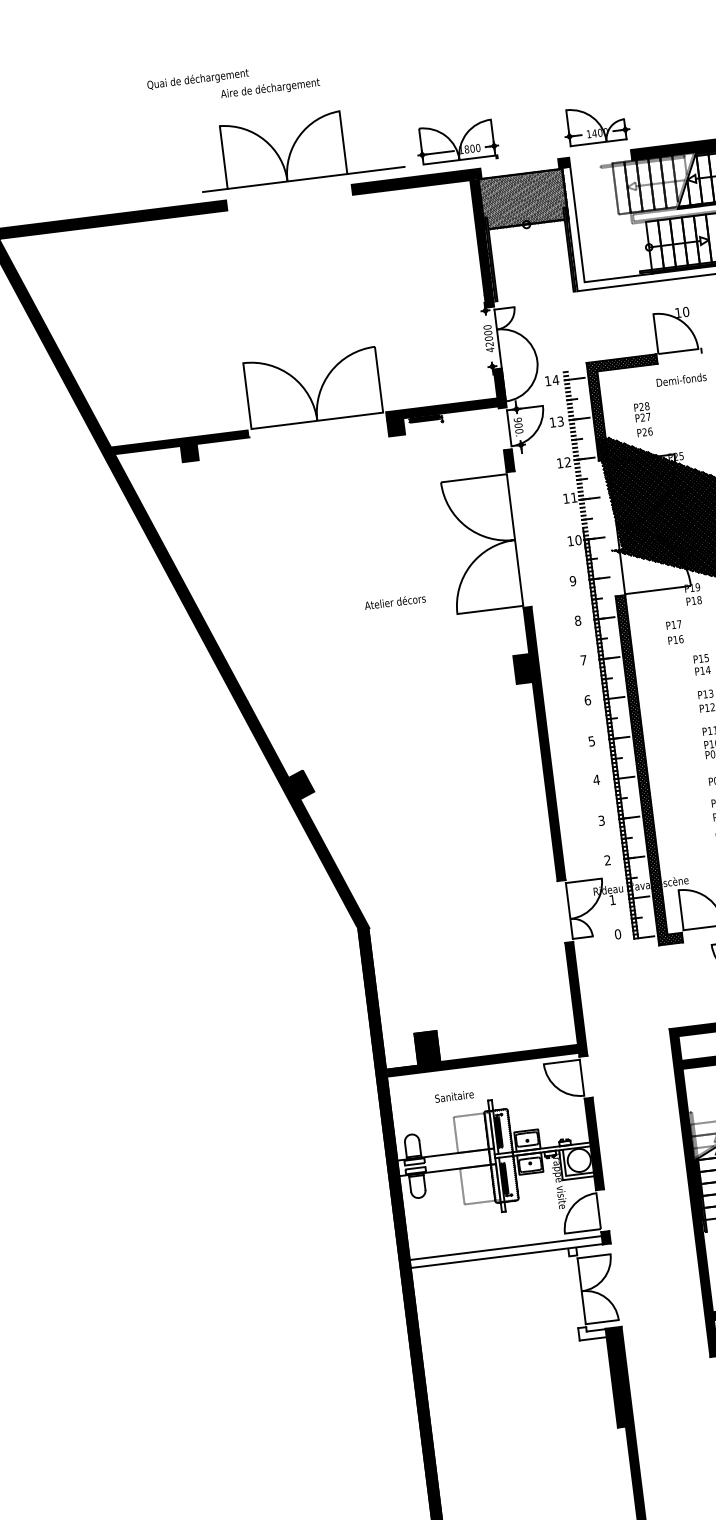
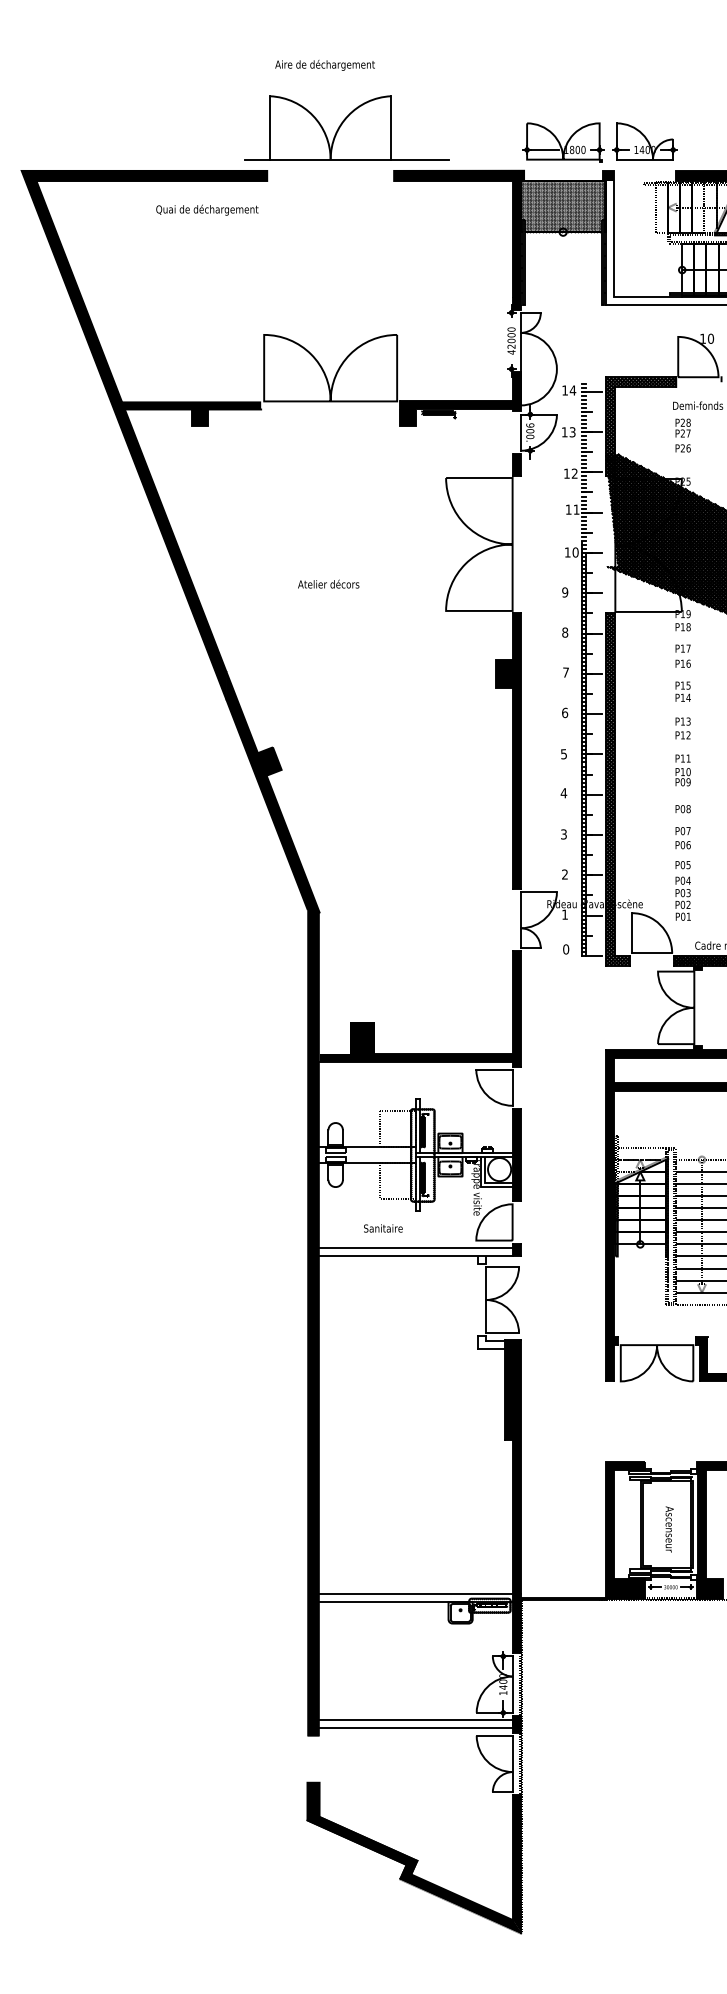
text: (198, 78) -> (207, 209), moved
part: (457, 143) -> (563, 142), moved
text: (642, 419) -> (682, 435), moved
text: (394, 601) -> (328, 583), moved
text: (674, 631) -> (682, 655), moved
text: (454, 1096) -> (383, 1228), moved

